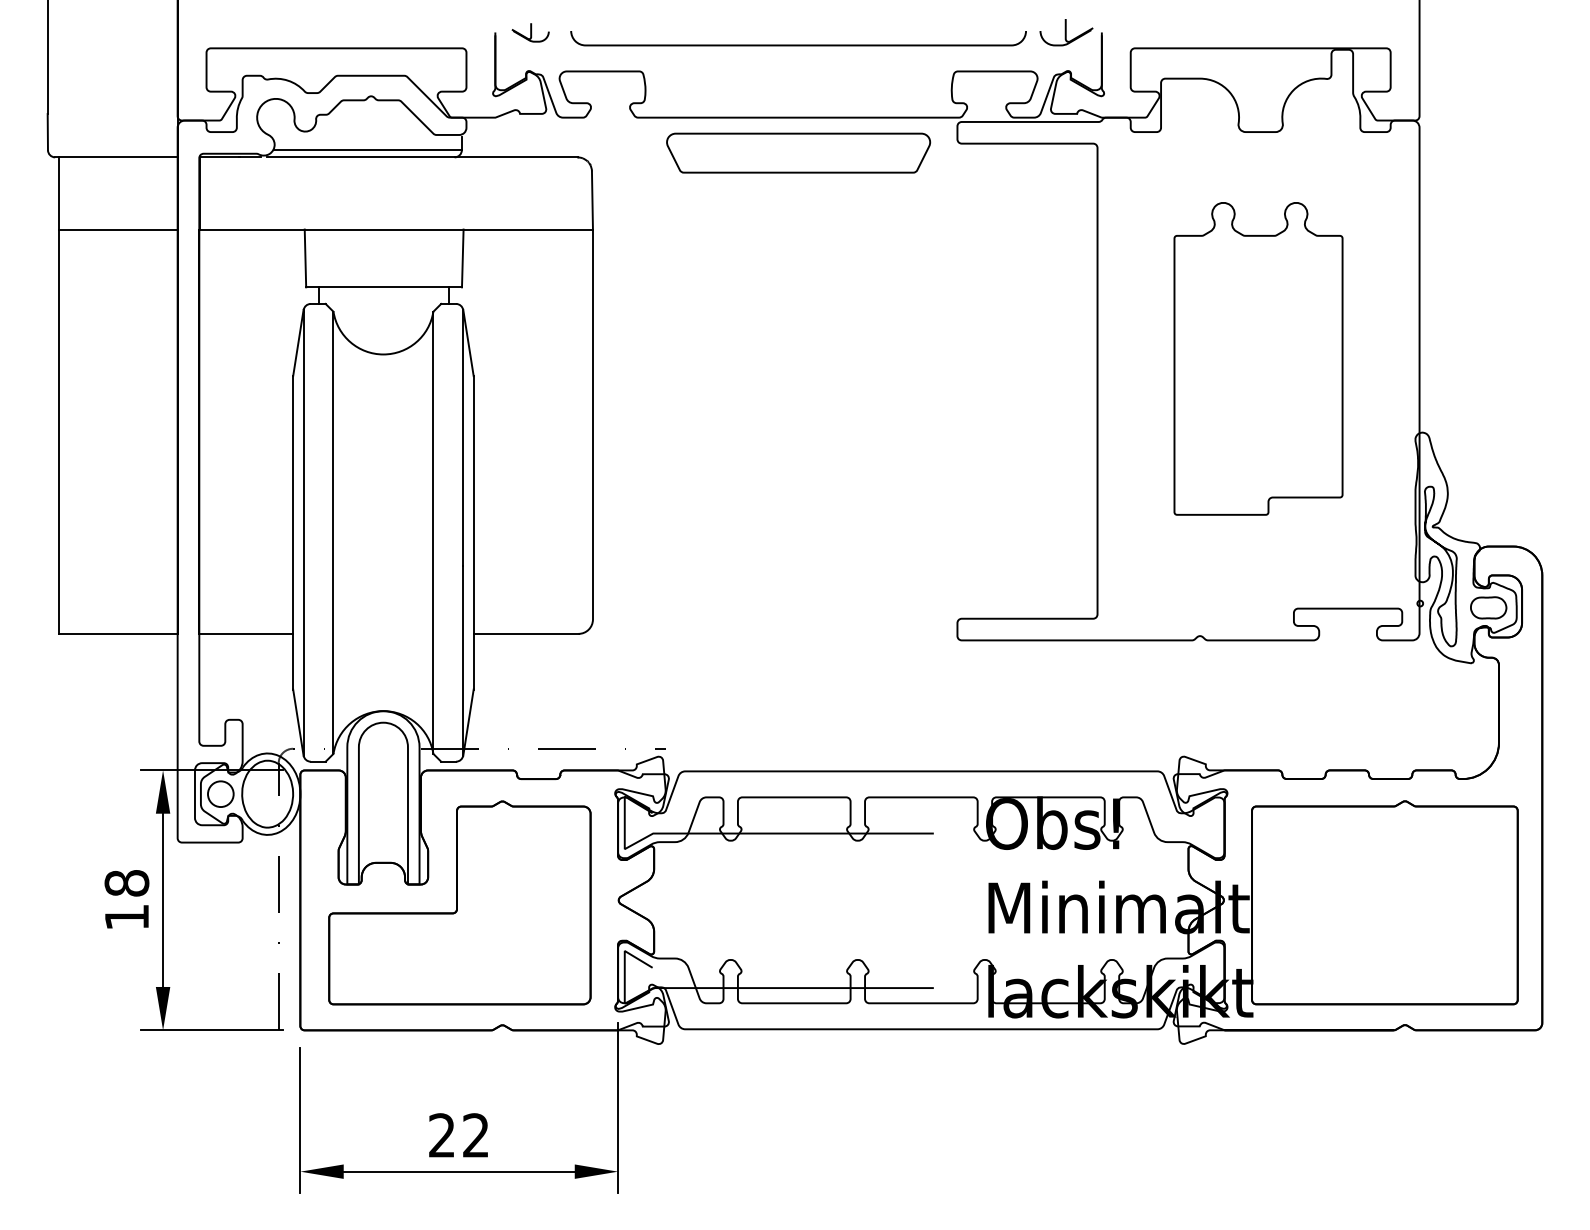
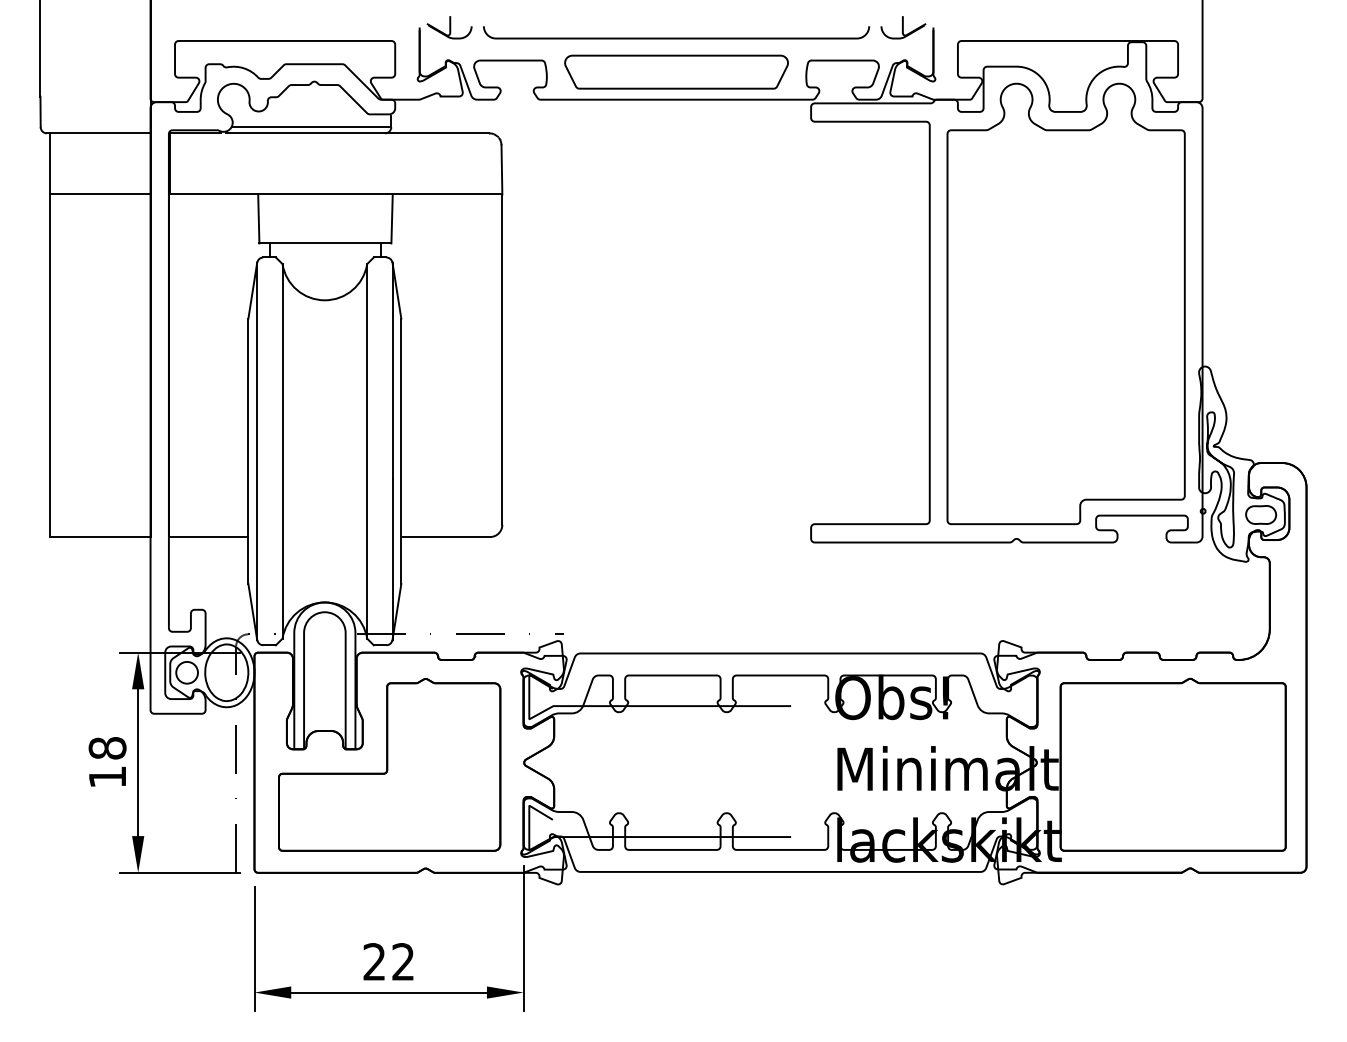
part: (530, 32) -> (449, 27), size x1.43
part: (798, 152) -> (676, 71), moved
part: (1258, 358) -> (1066, 303), size x1.67

